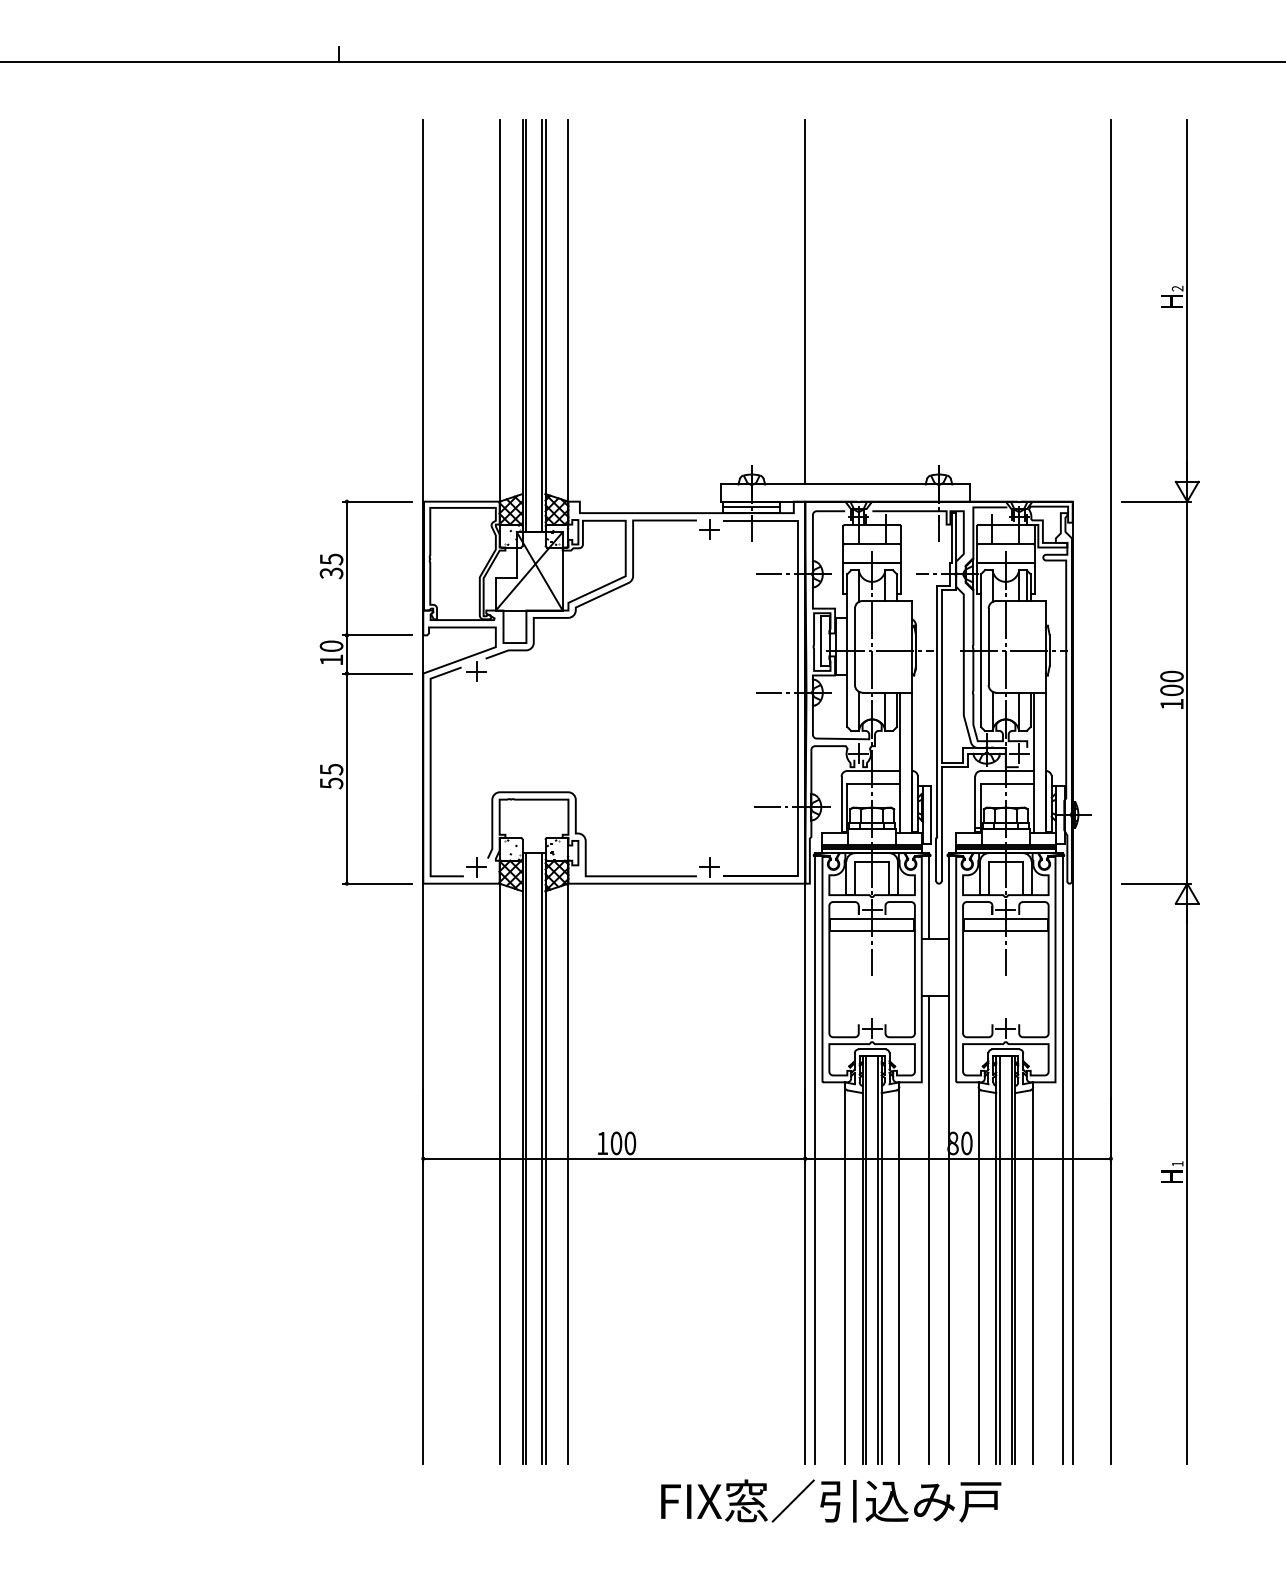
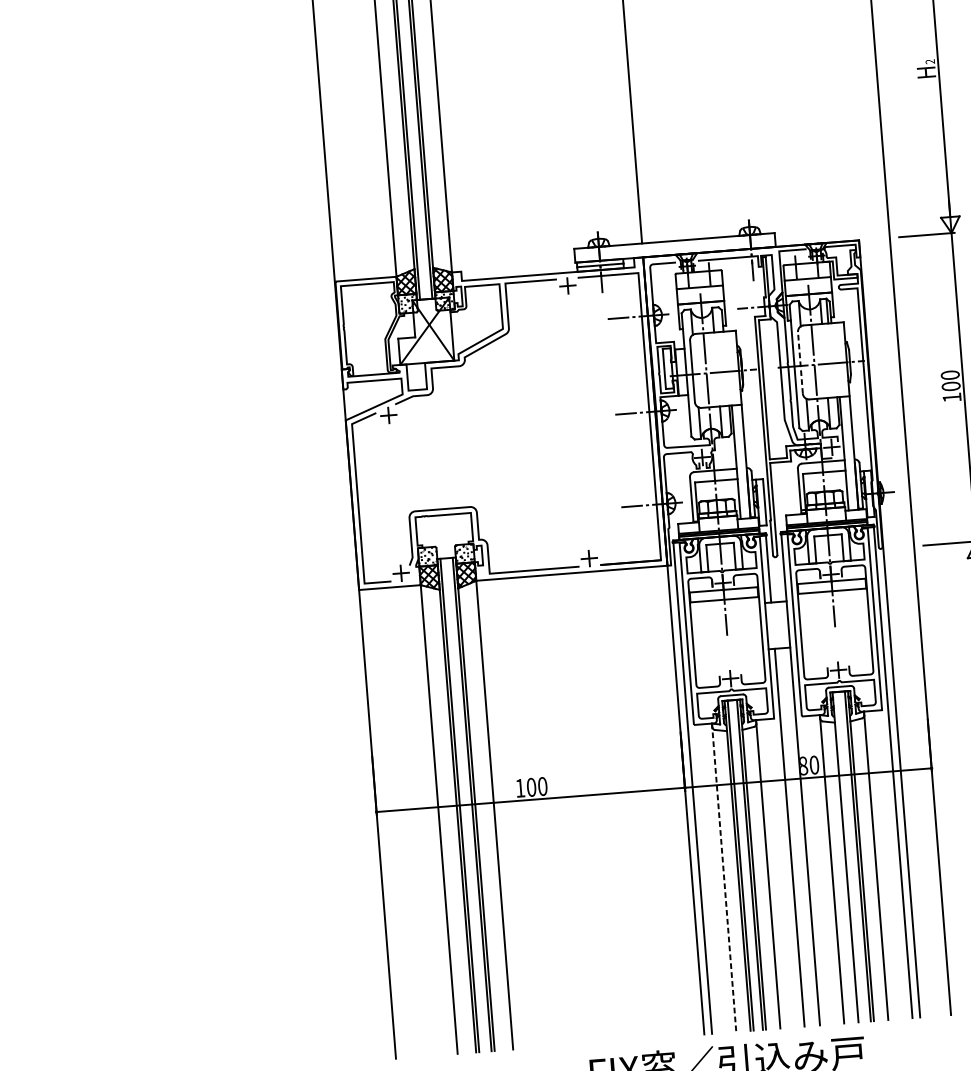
line: (988, 646) -> (800, 362), solid -> dashed
part: (365, 674) -> (299, 424), removed
line: (1000, 1259) -> (848, 856), removed
line: (844, 1273) -> (723, 877), solid -> dashed

